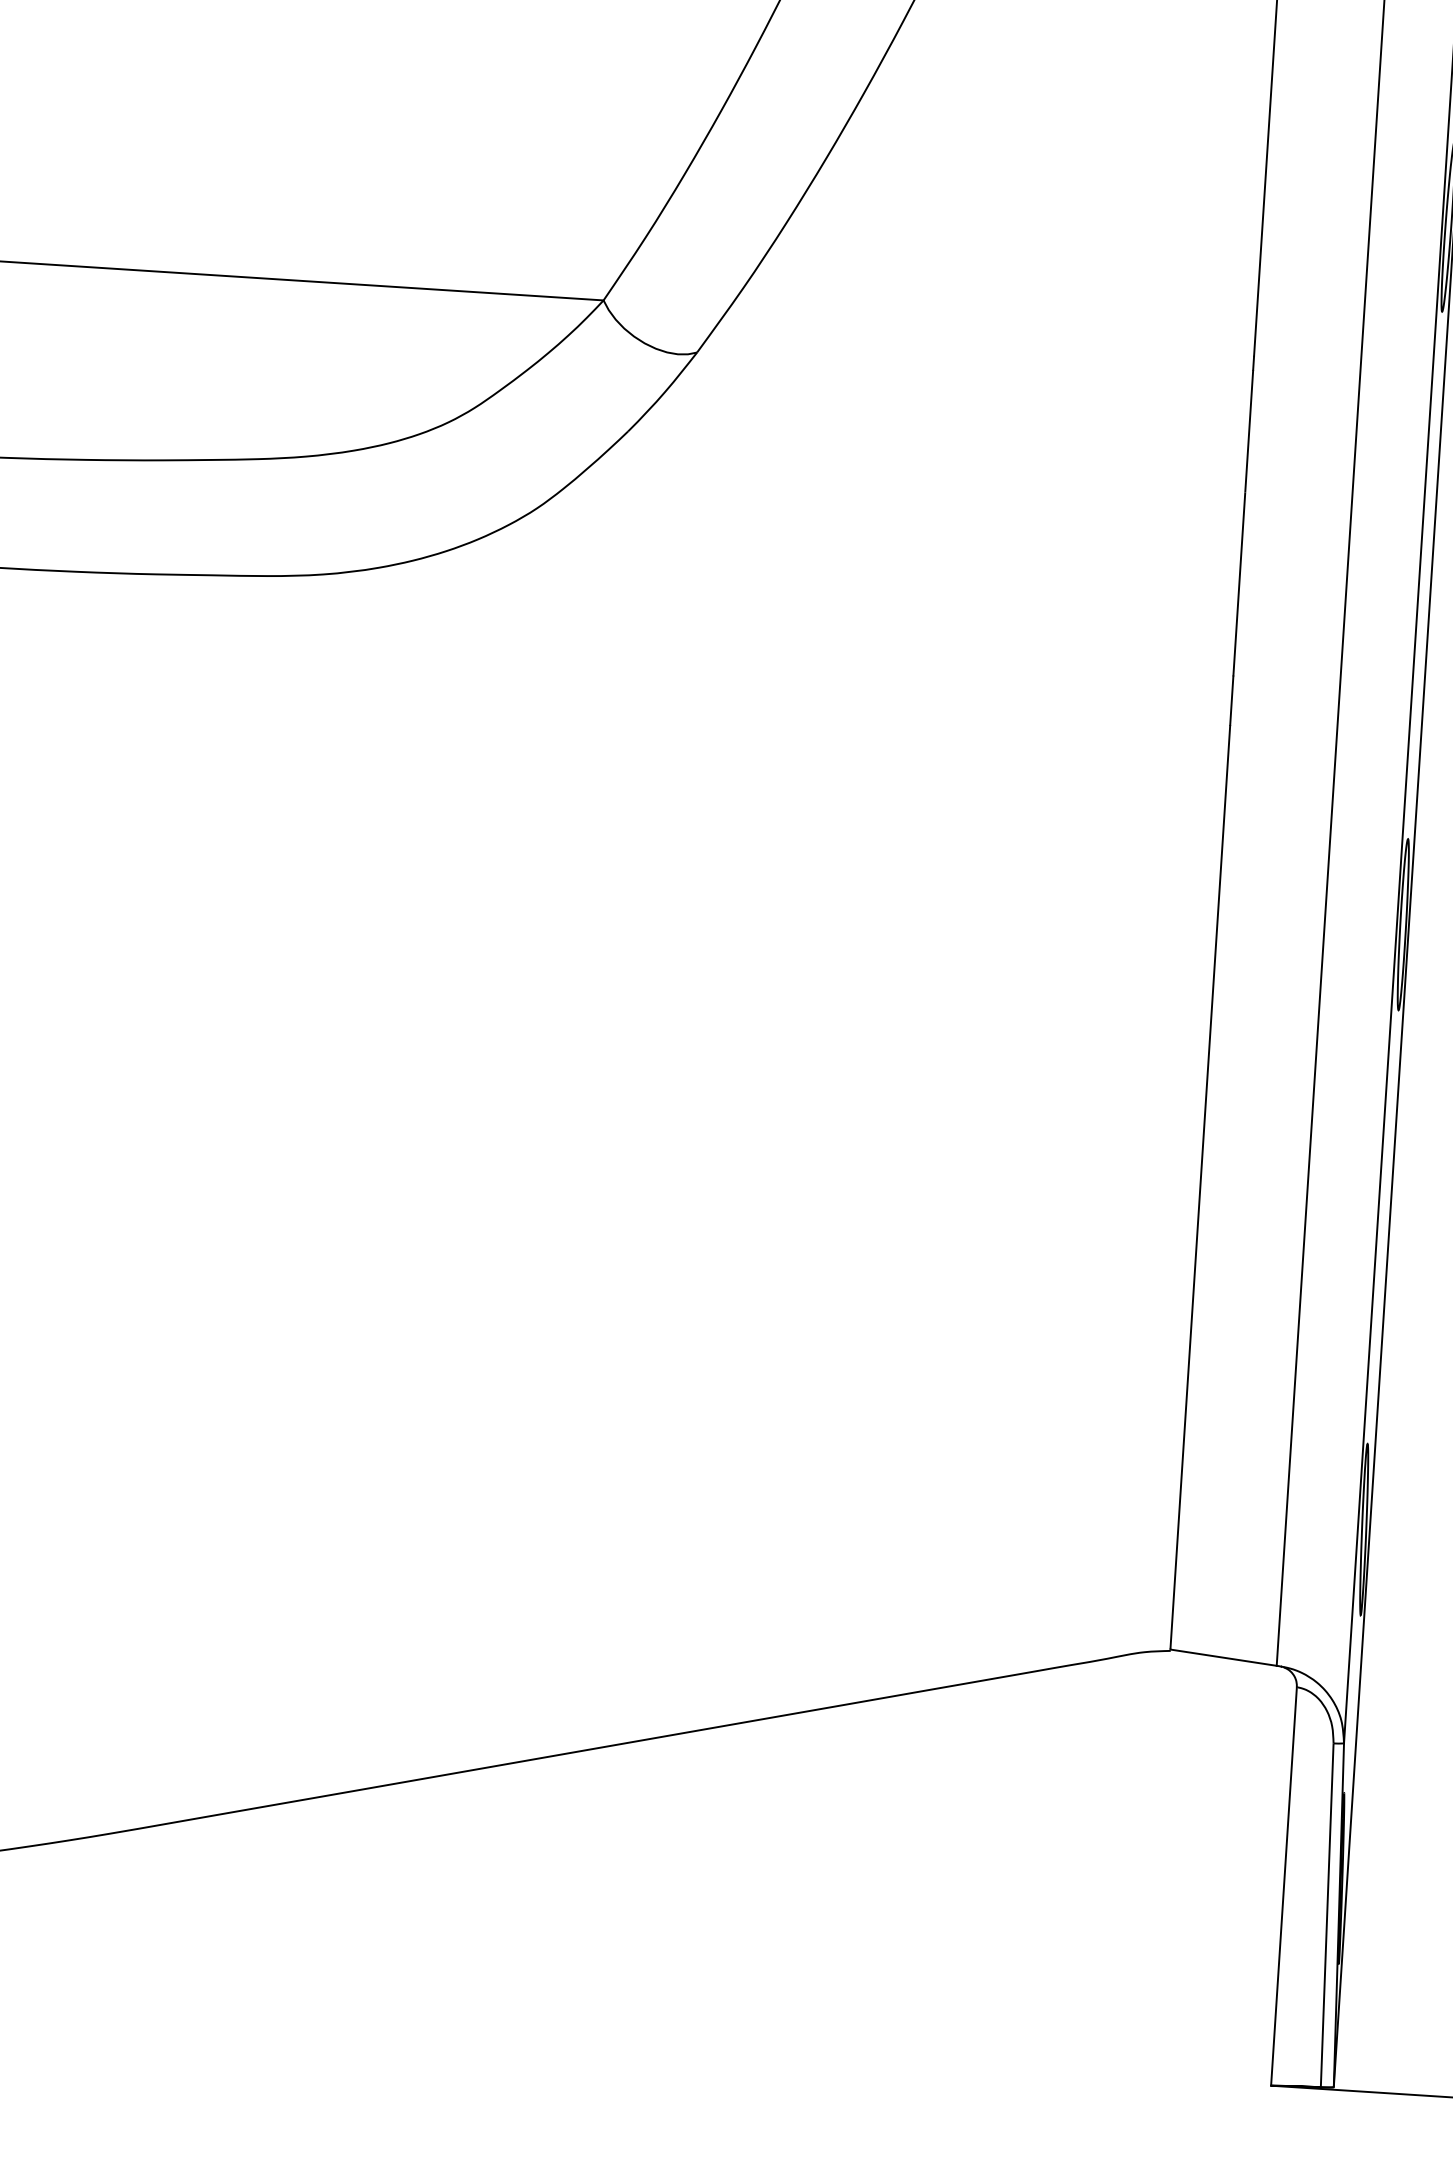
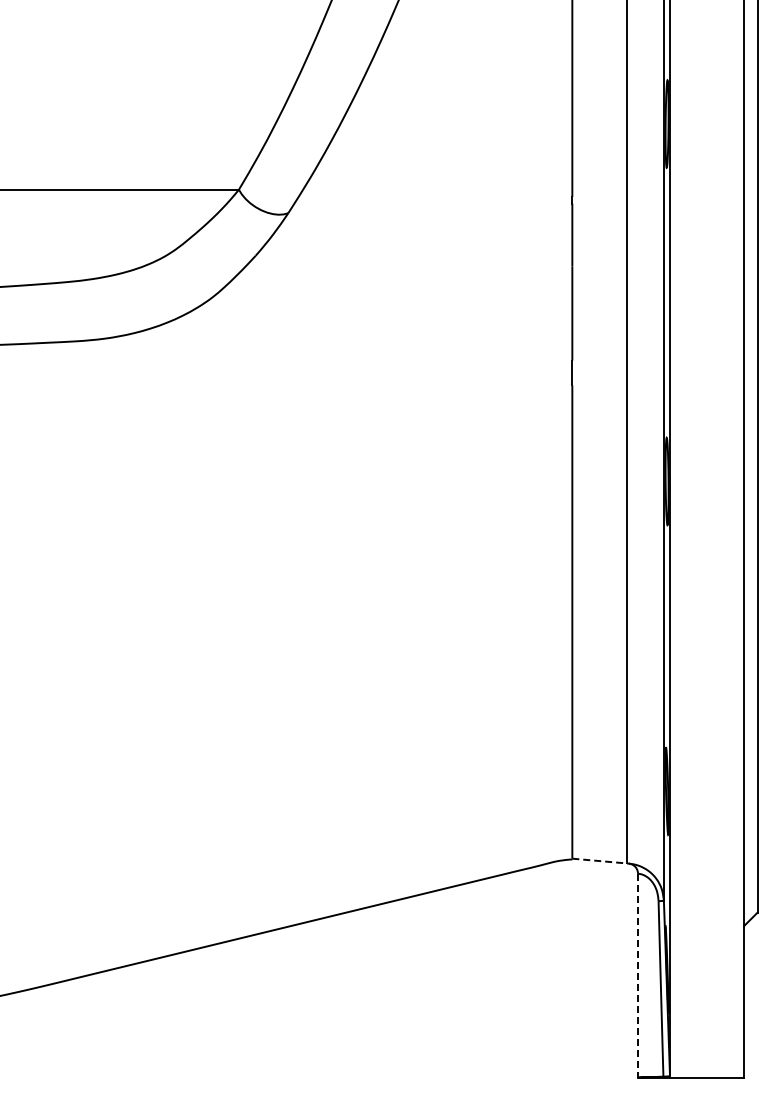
line: (1225, 1658) -> (600, 861), solid -> dashed
line: (1284, 1886) -> (638, 975), solid -> dashed

